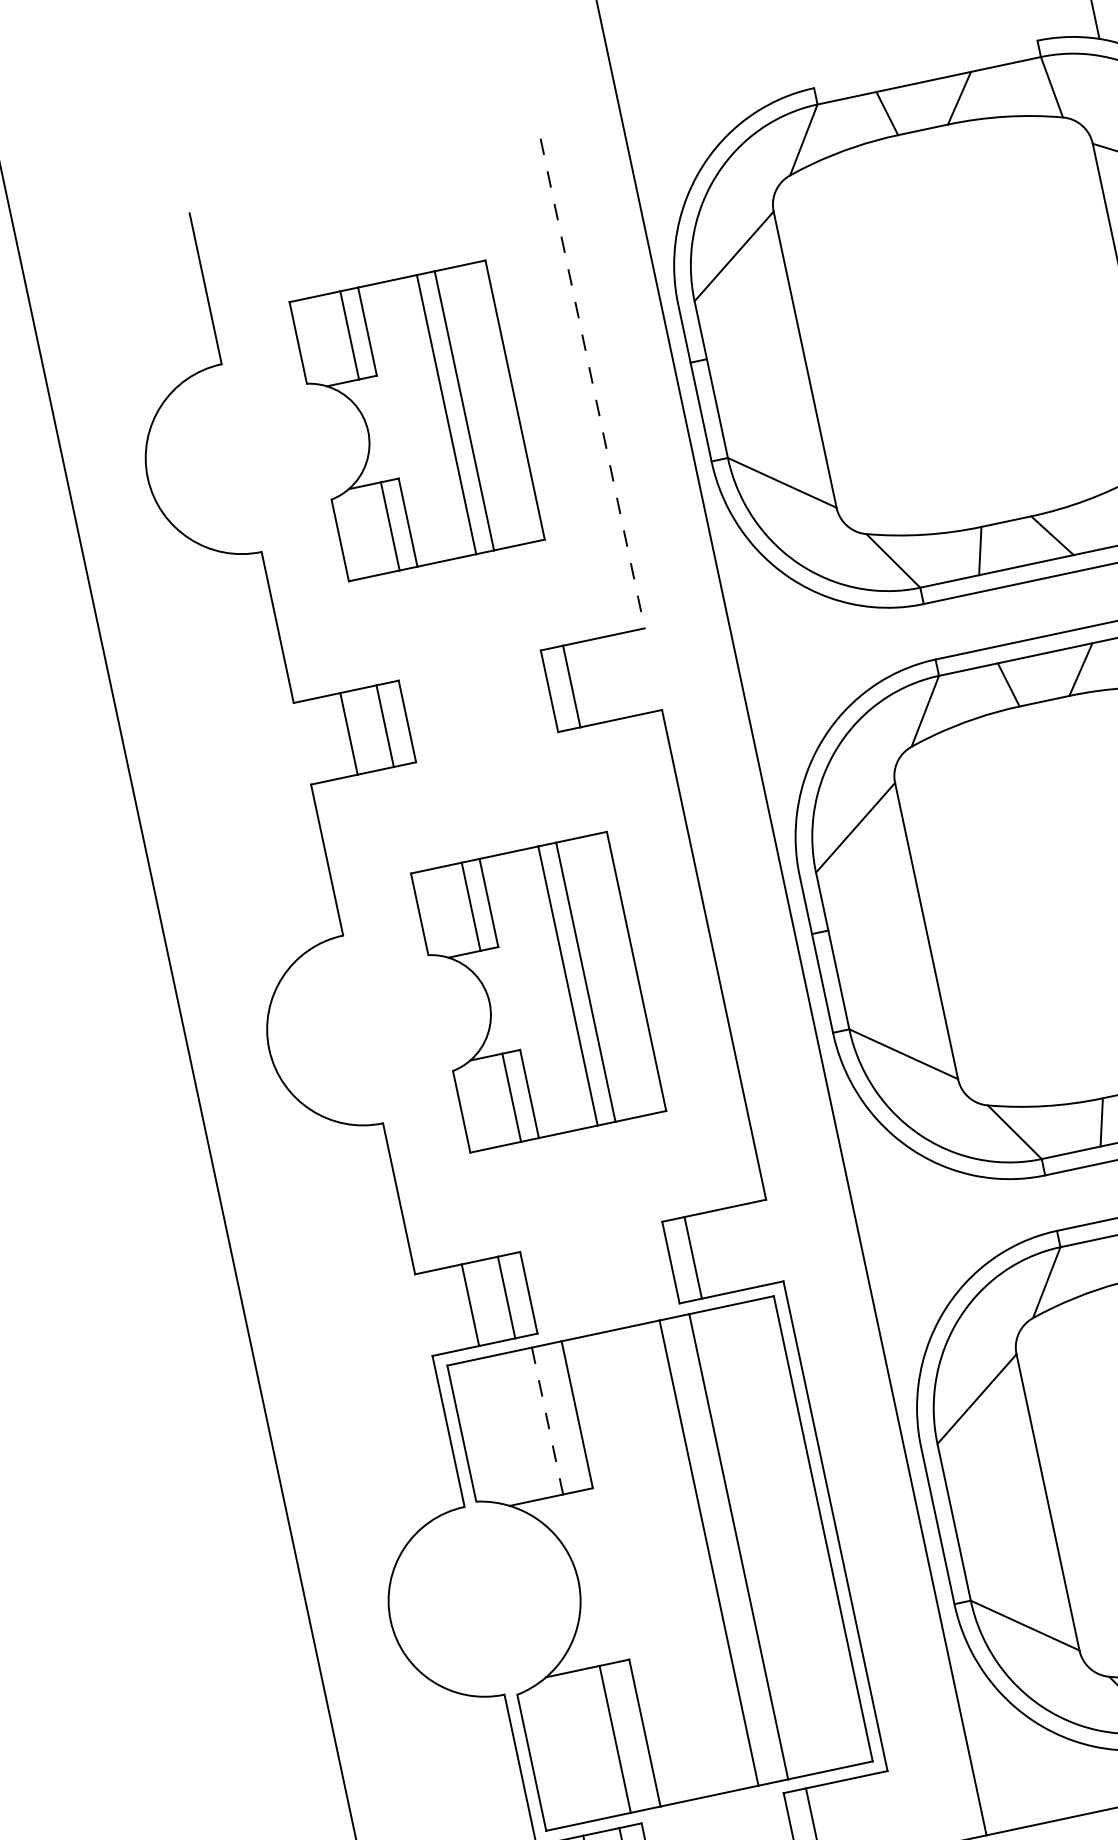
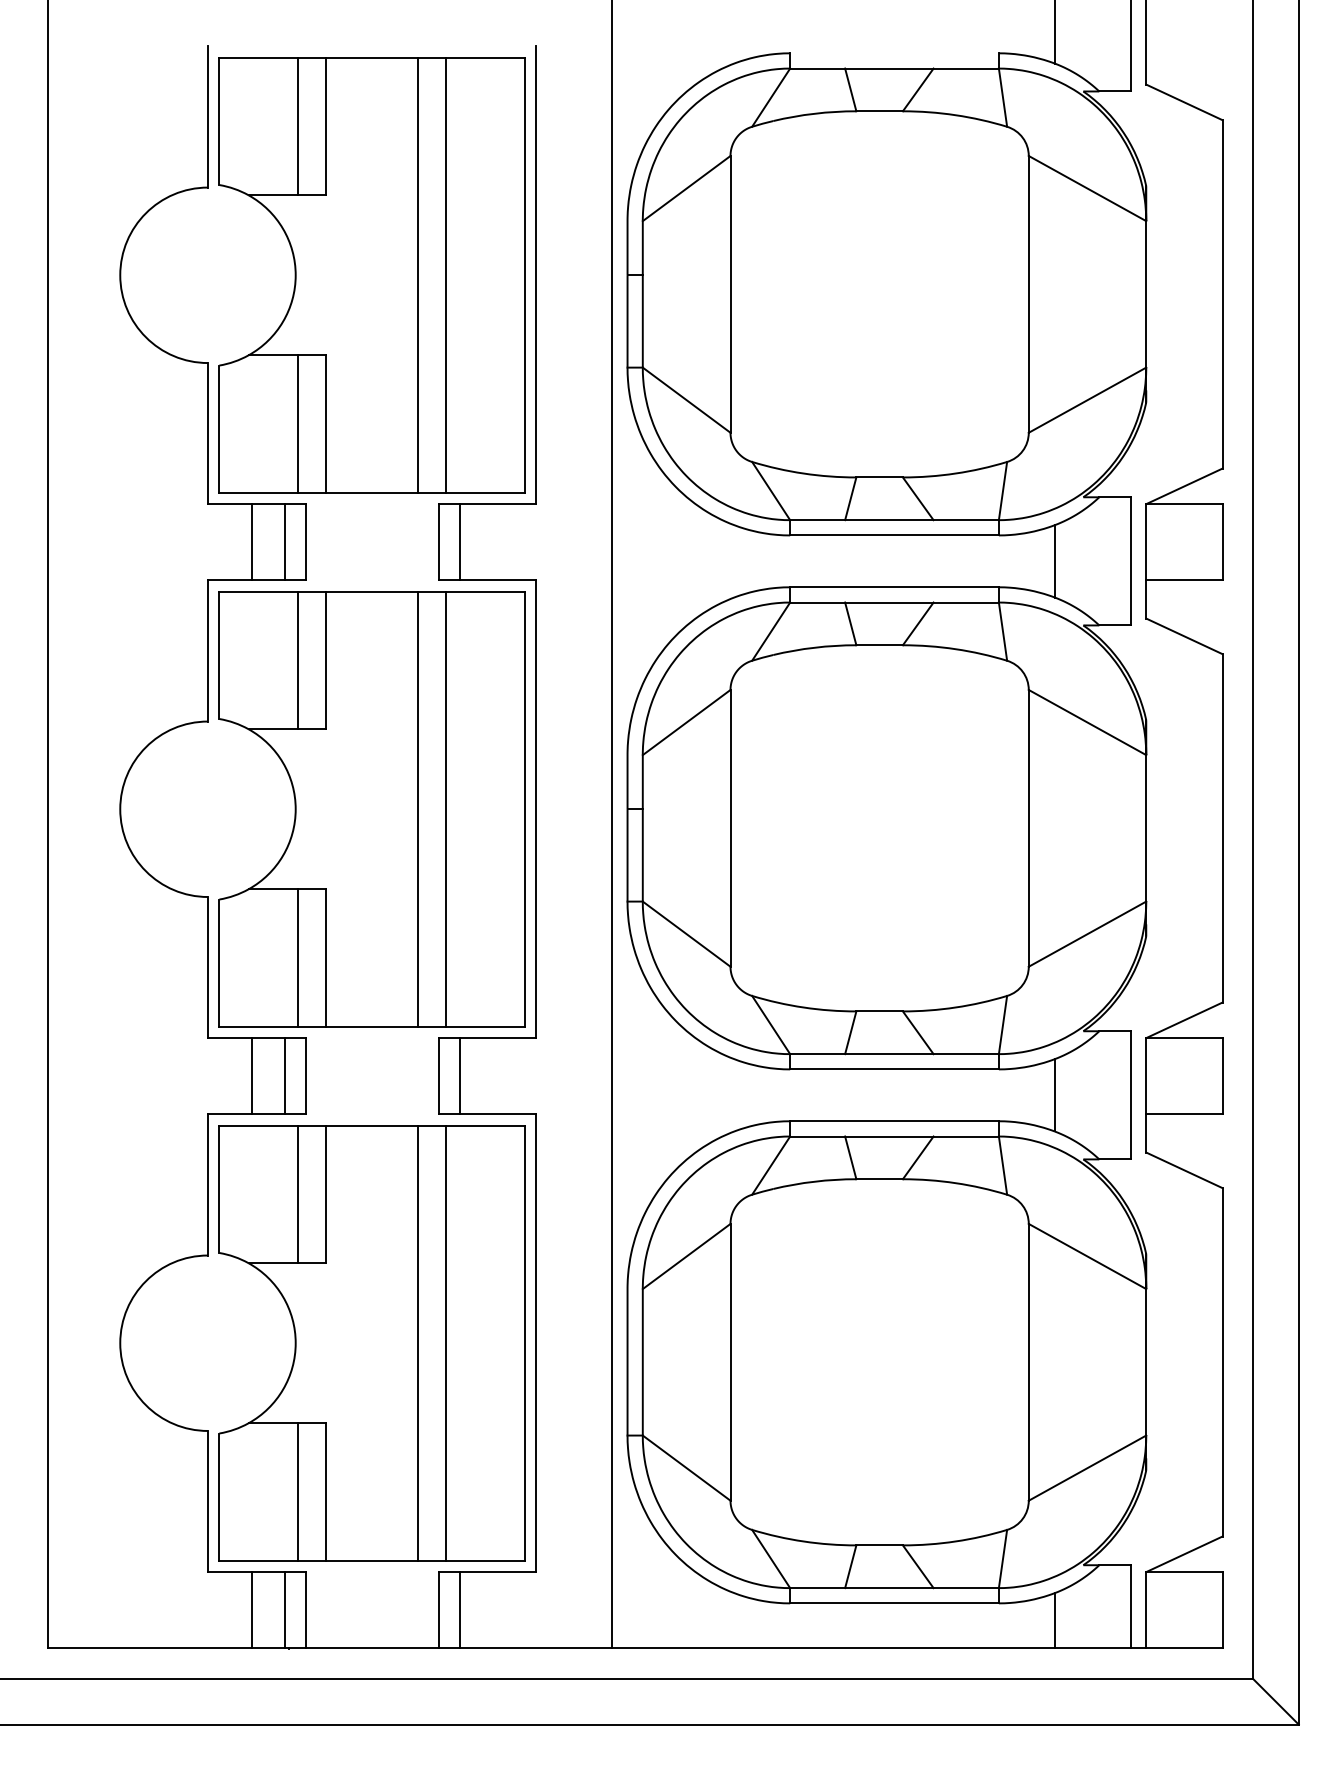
line: (593, 383) -> (536, 275), dashed -> solid
part: (416, 421) -> (371, 275), size x1.67
part: (538, 992) -> (371, 809), size x1.67
line: (547, 1421) -> (298, 1194), dashed -> solid

